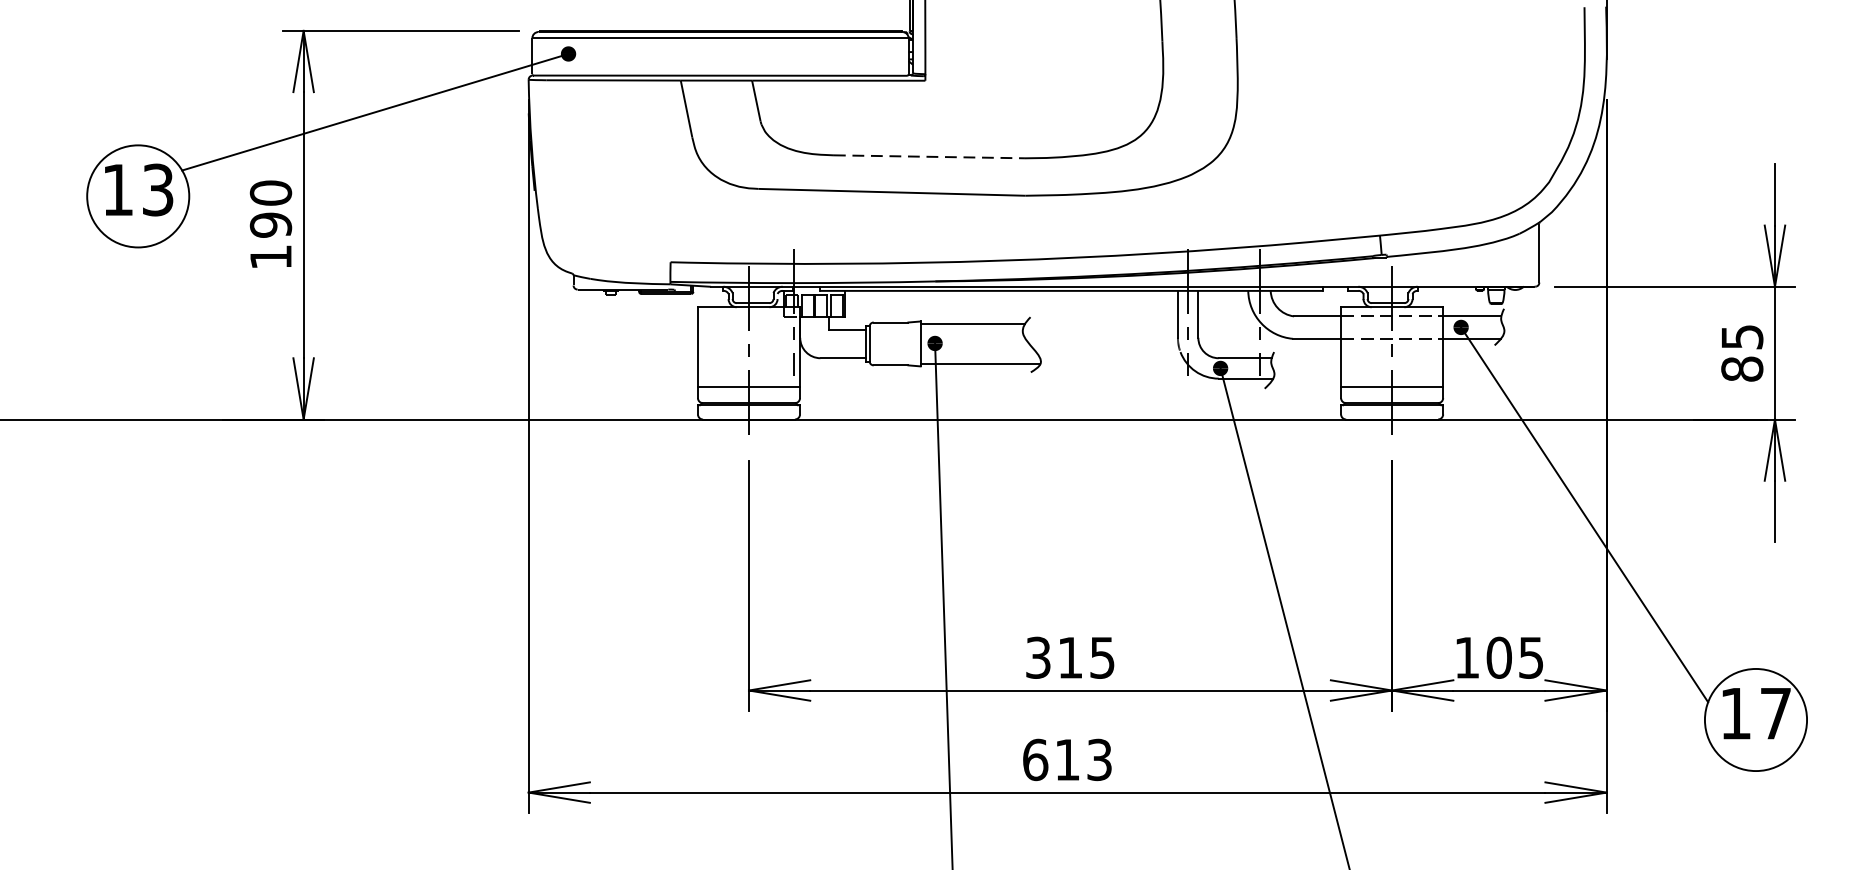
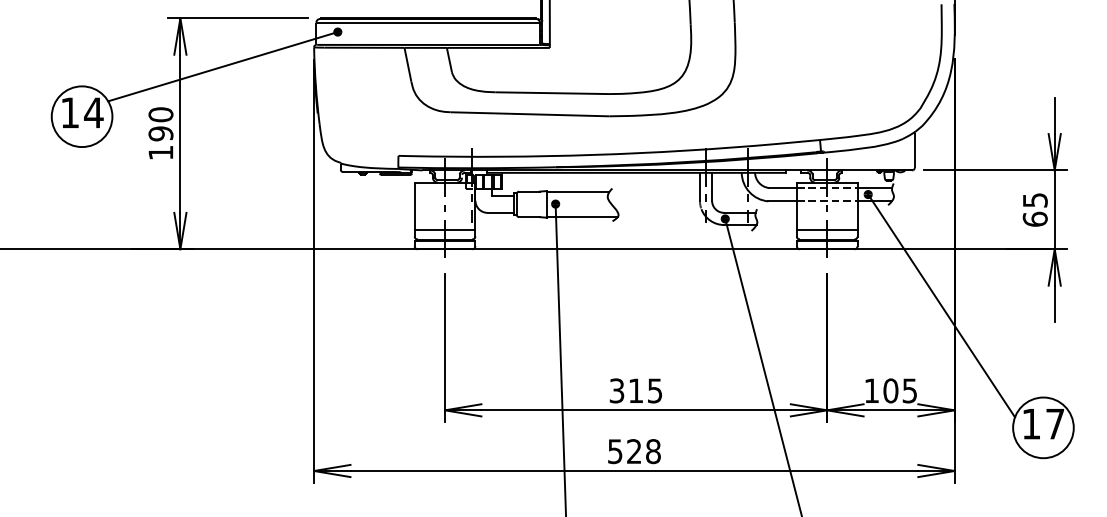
line: (929, 157) -> (552, 93), dashed -> solid
text: (157, 189) -> (93, 112), 13 -> 14
text: (1740, 367) -> (1034, 218), 85 -> 65
text: (1067, 759) -> (634, 451), 613 -> 528

